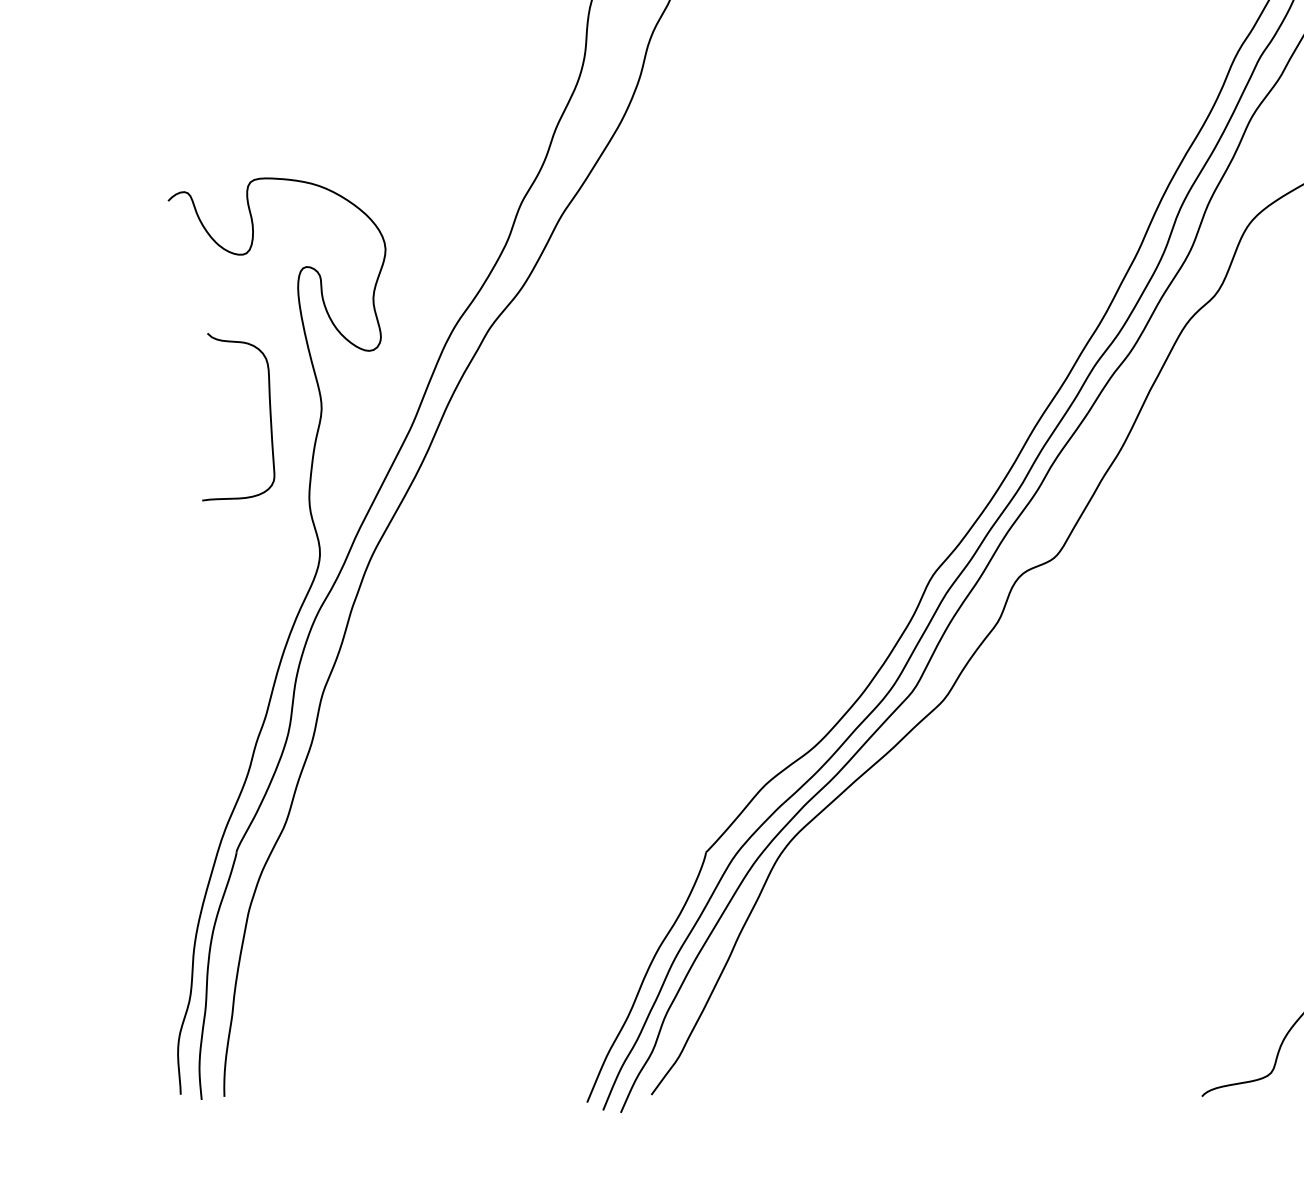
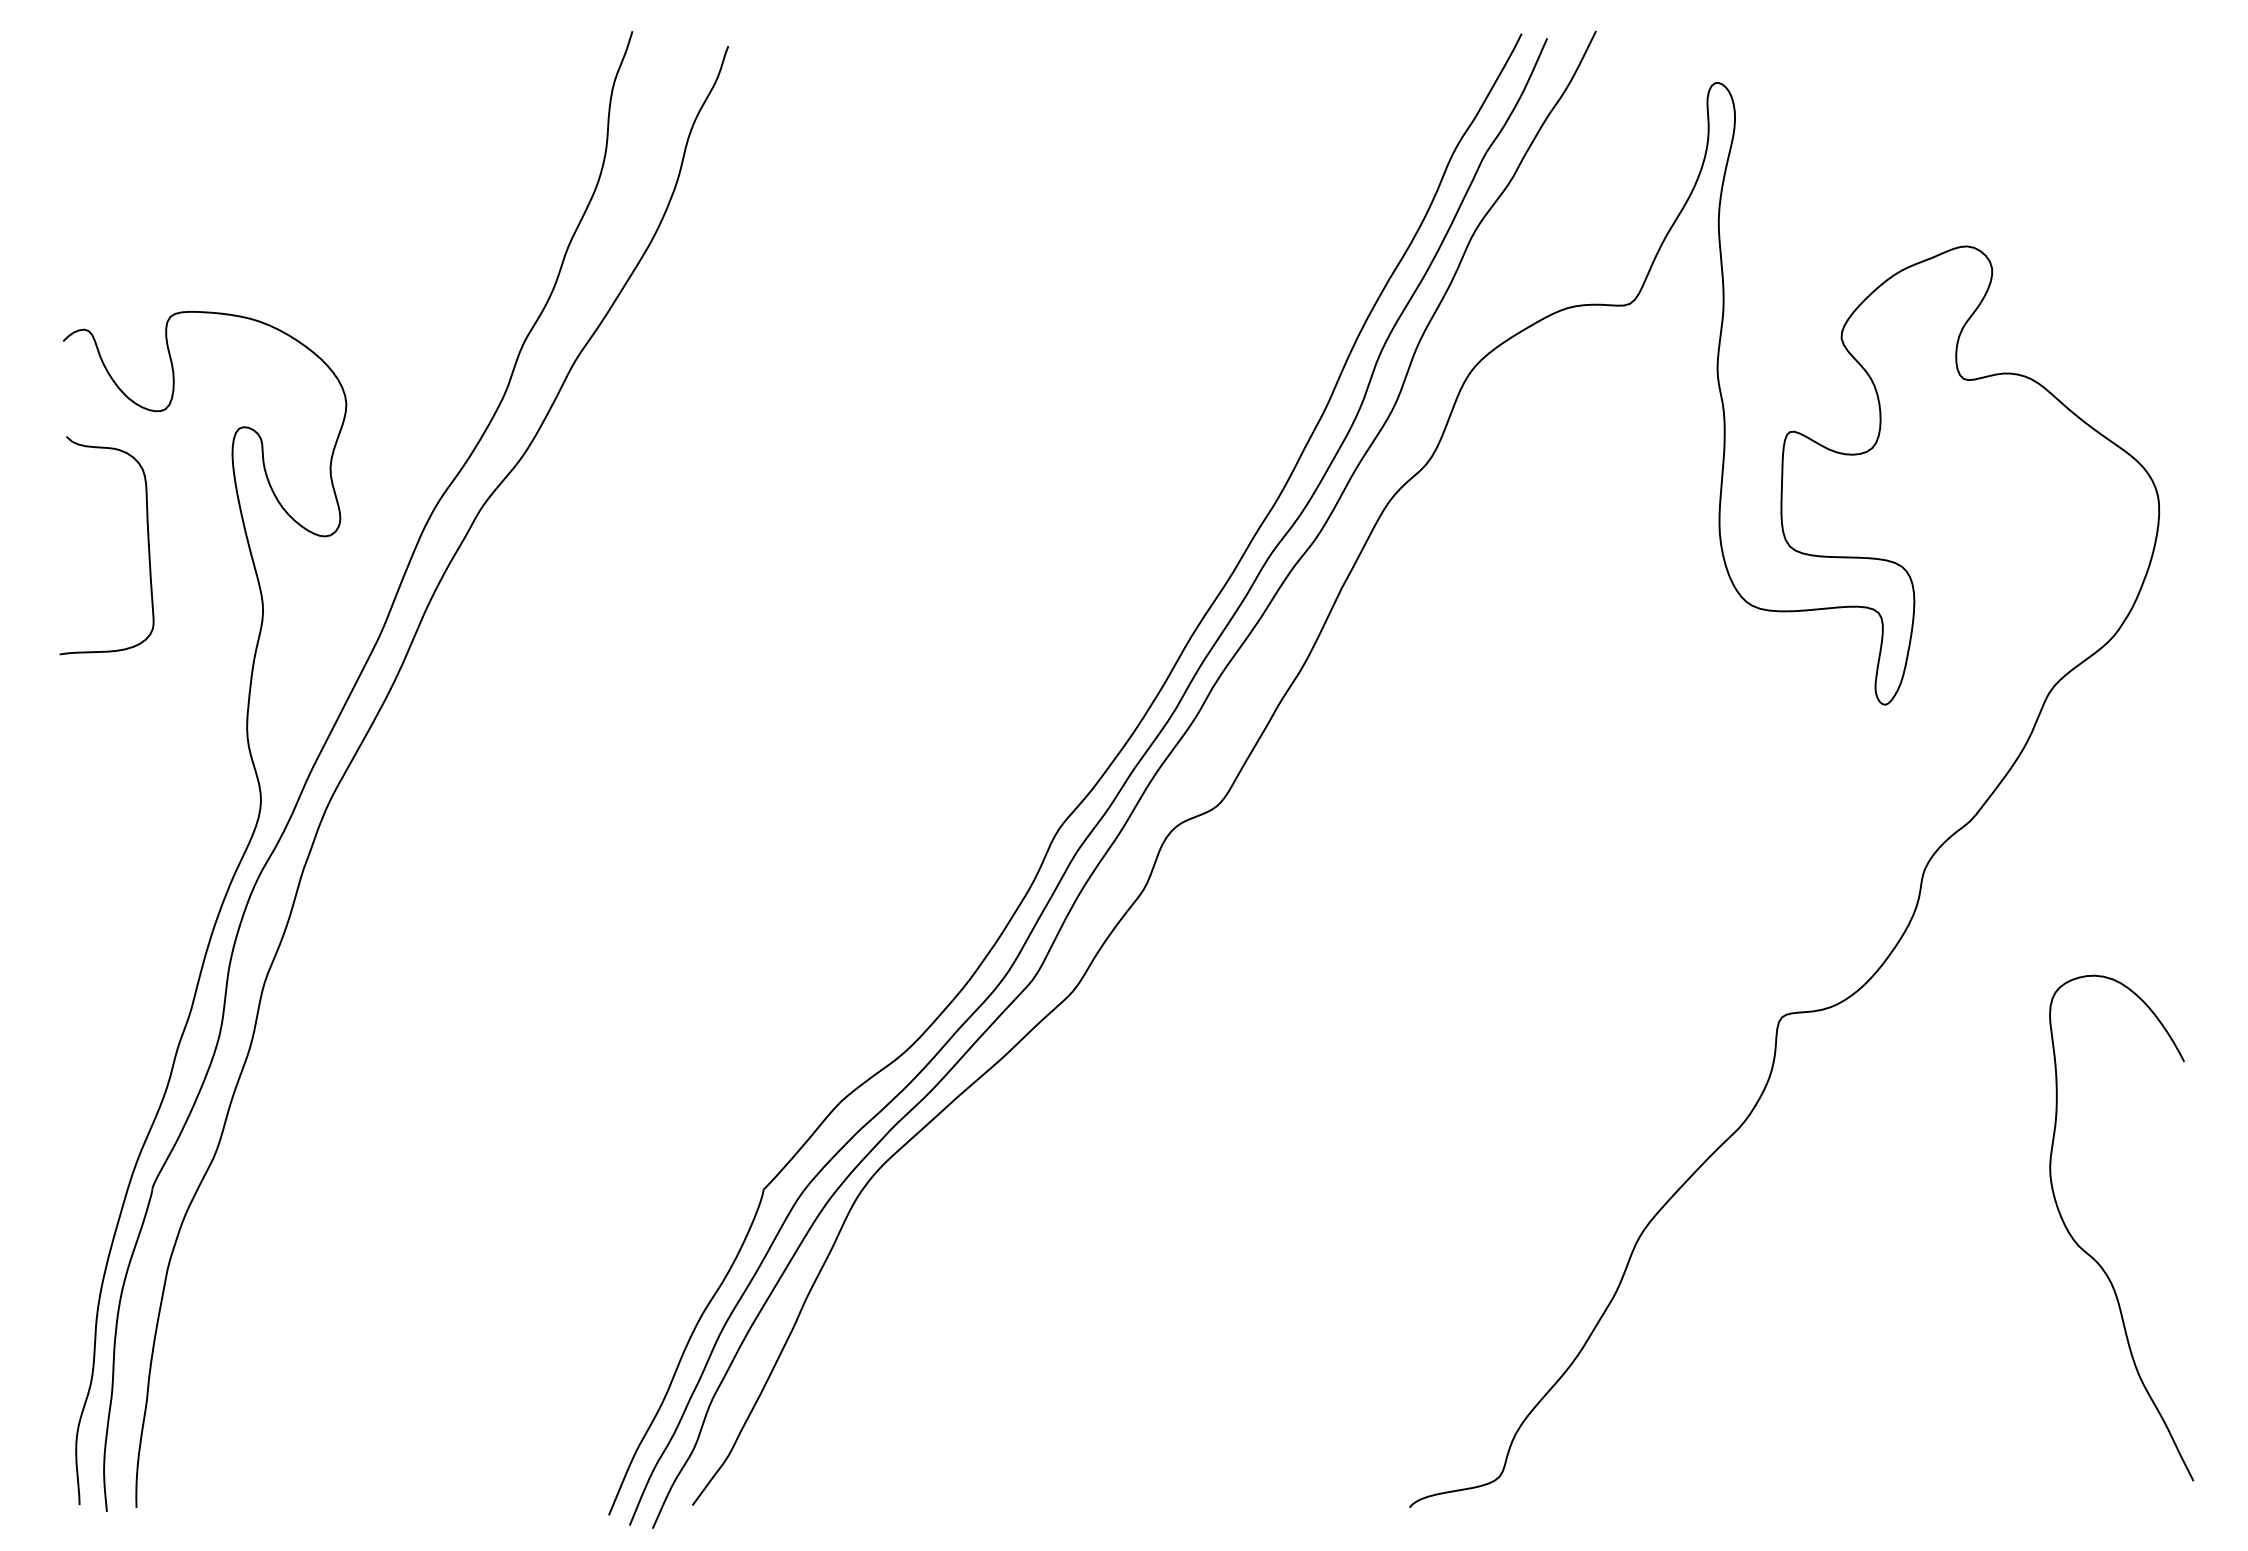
curve: (269, 415) -> (147, 543), moved

